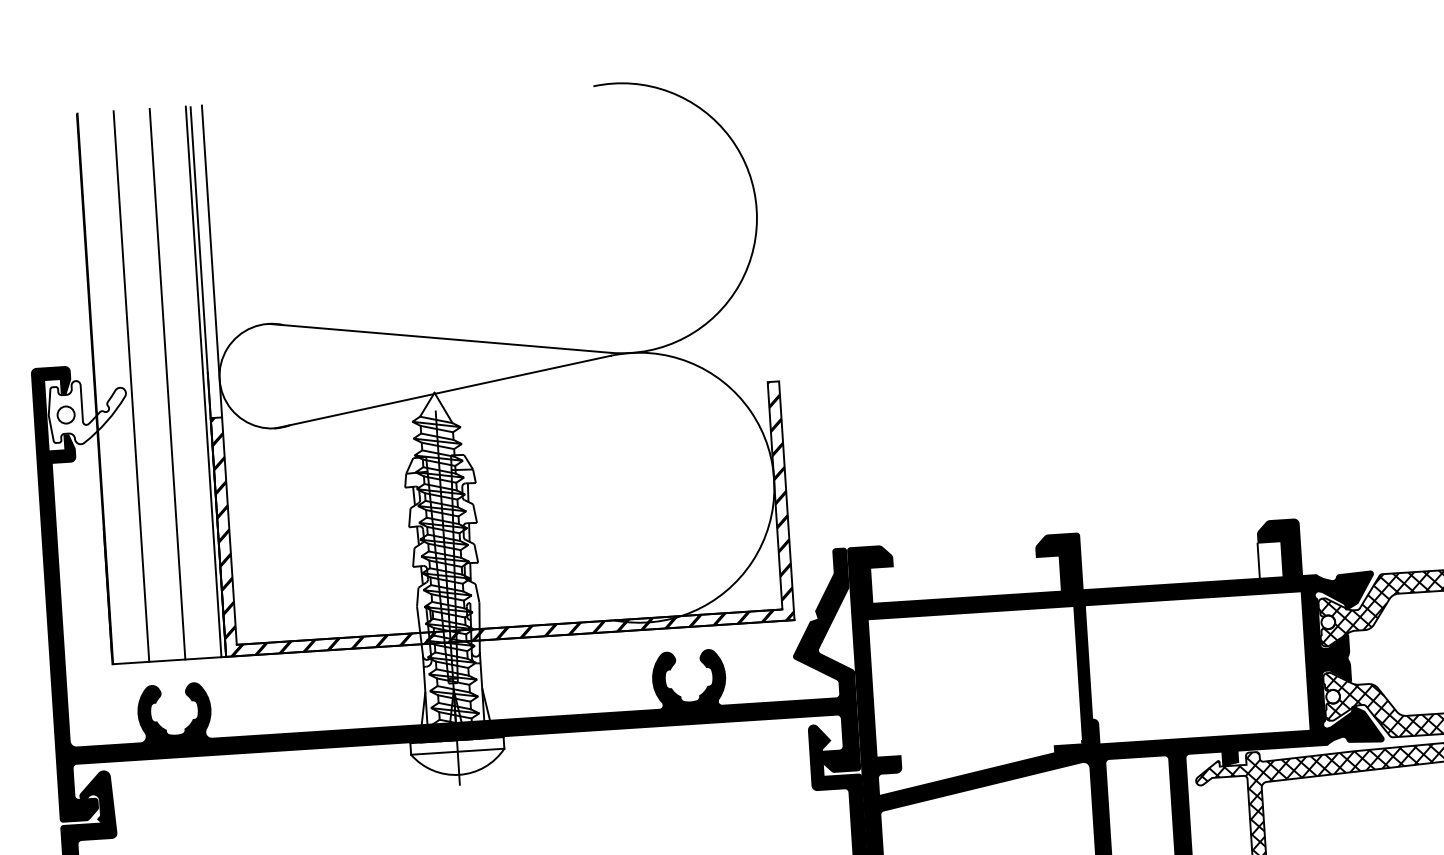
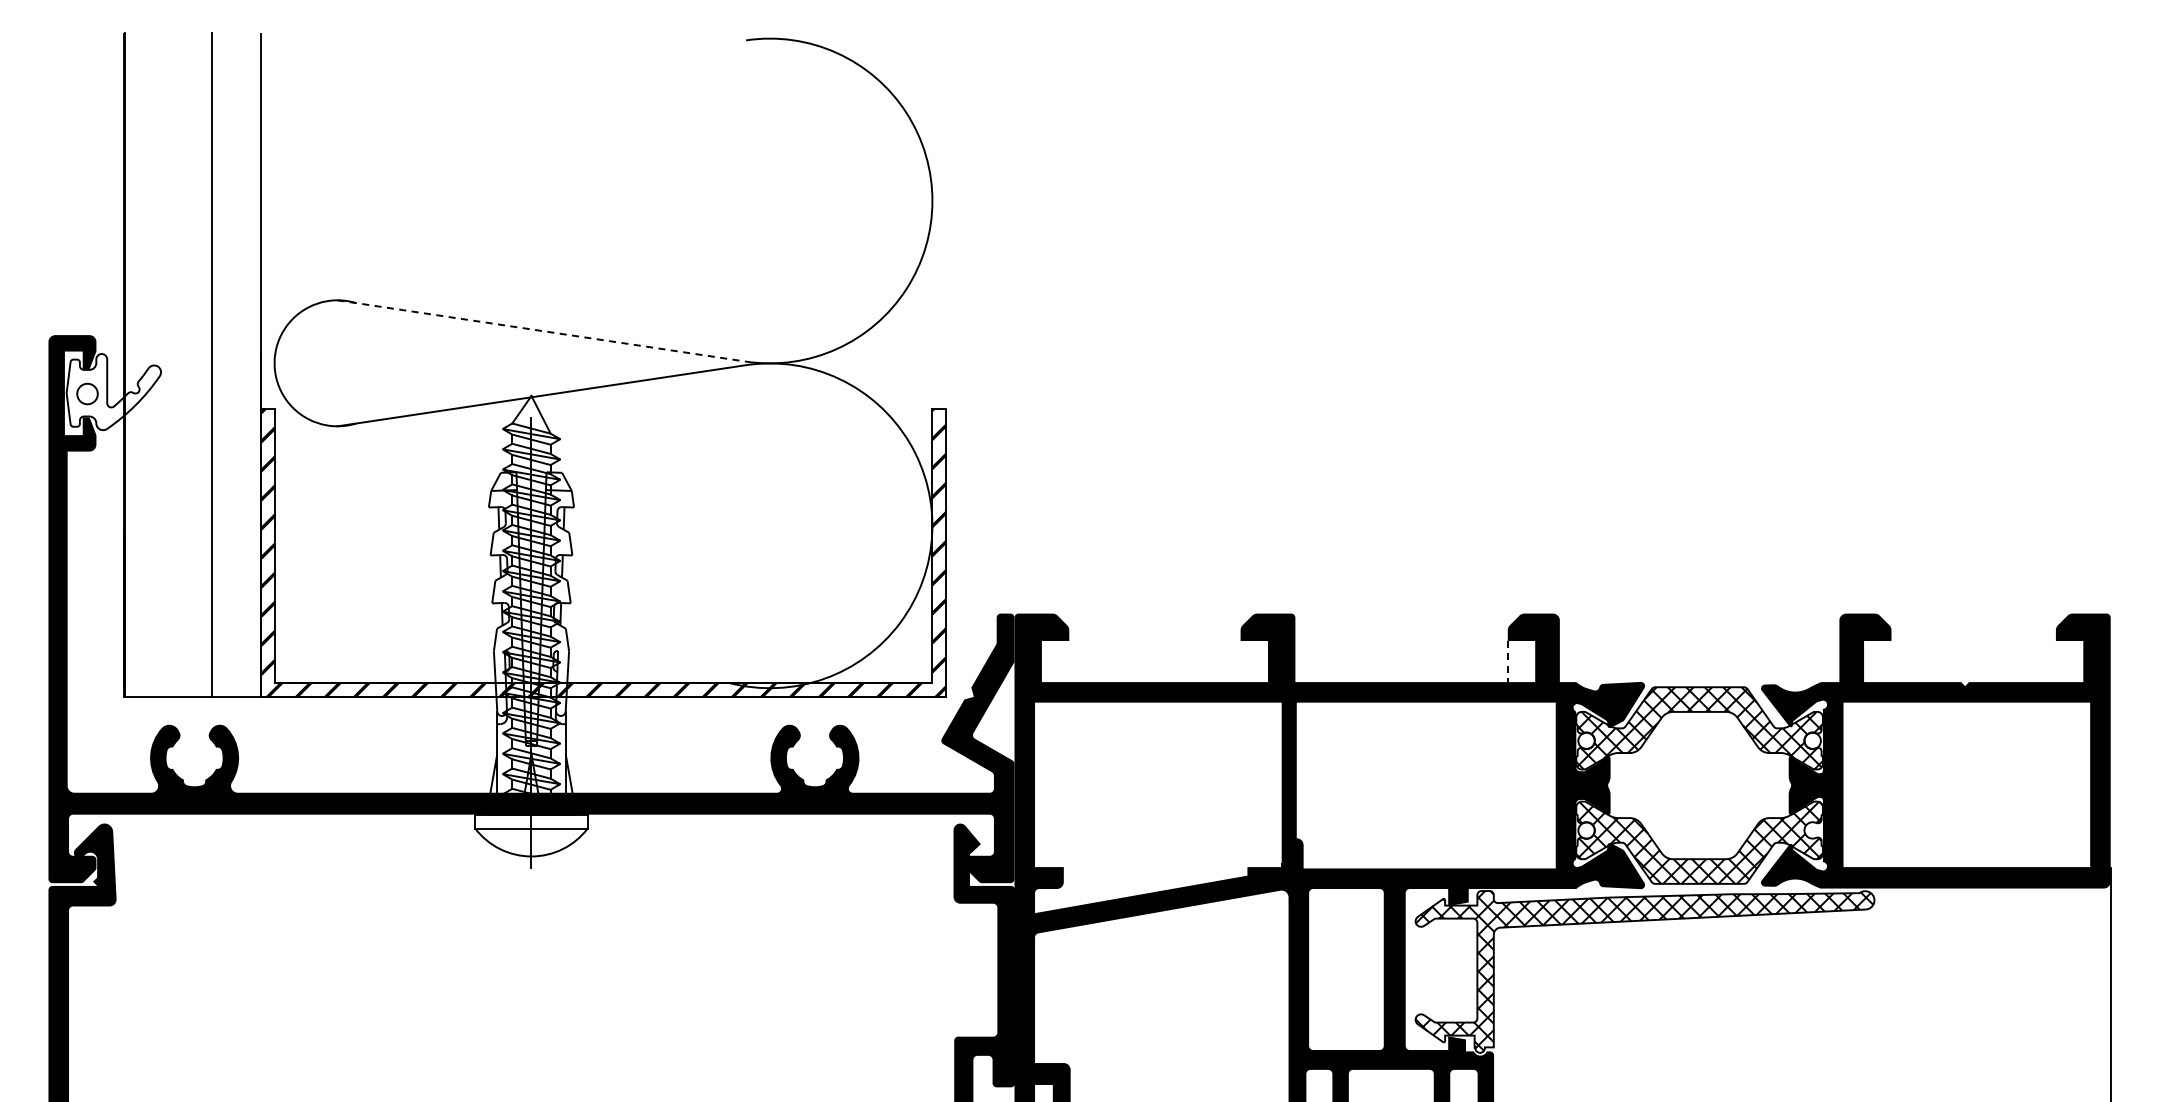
line: (211, 261) -> (274, 221), removed
line: (440, 338) -> (542, 331), solid -> dashed
line: (203, 381) -> (255, 364), removed
line: (131, 386) -> (168, 364), removed
line: (1258, 560) -> (1507, 661), solid -> dashed

